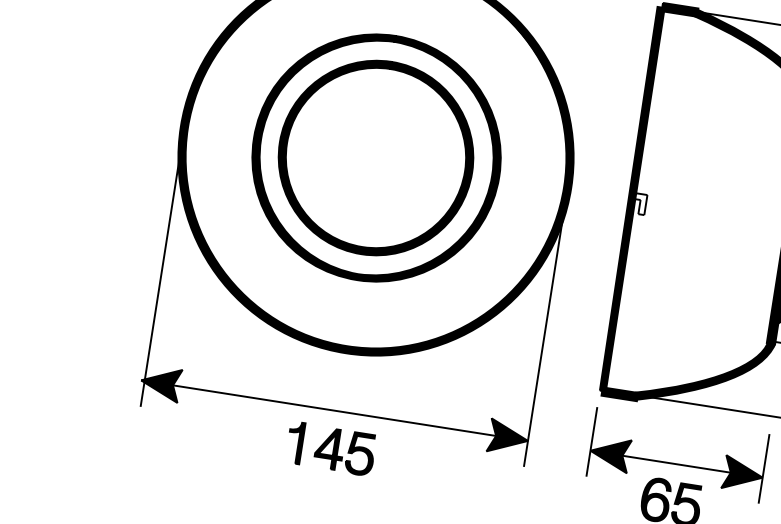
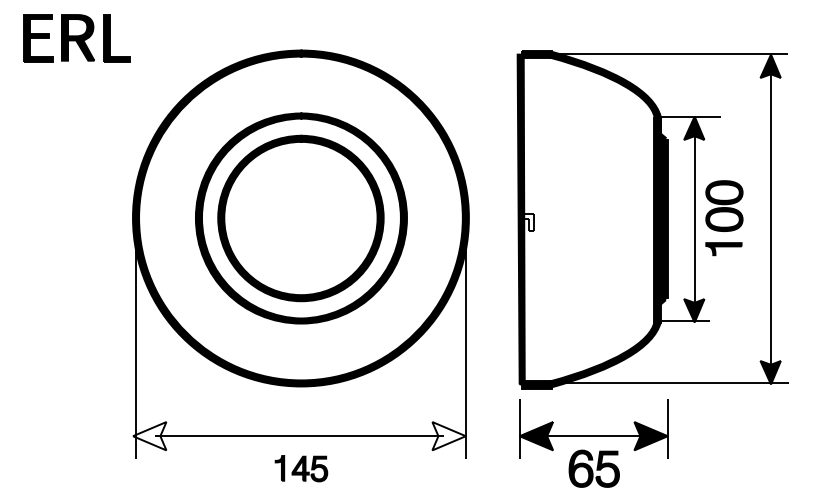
fill: (160, 383) -> (149, 436), removed
fill: (507, 438) -> (448, 436), removed
part: (331, 448) -> (301, 468), size x0.7

